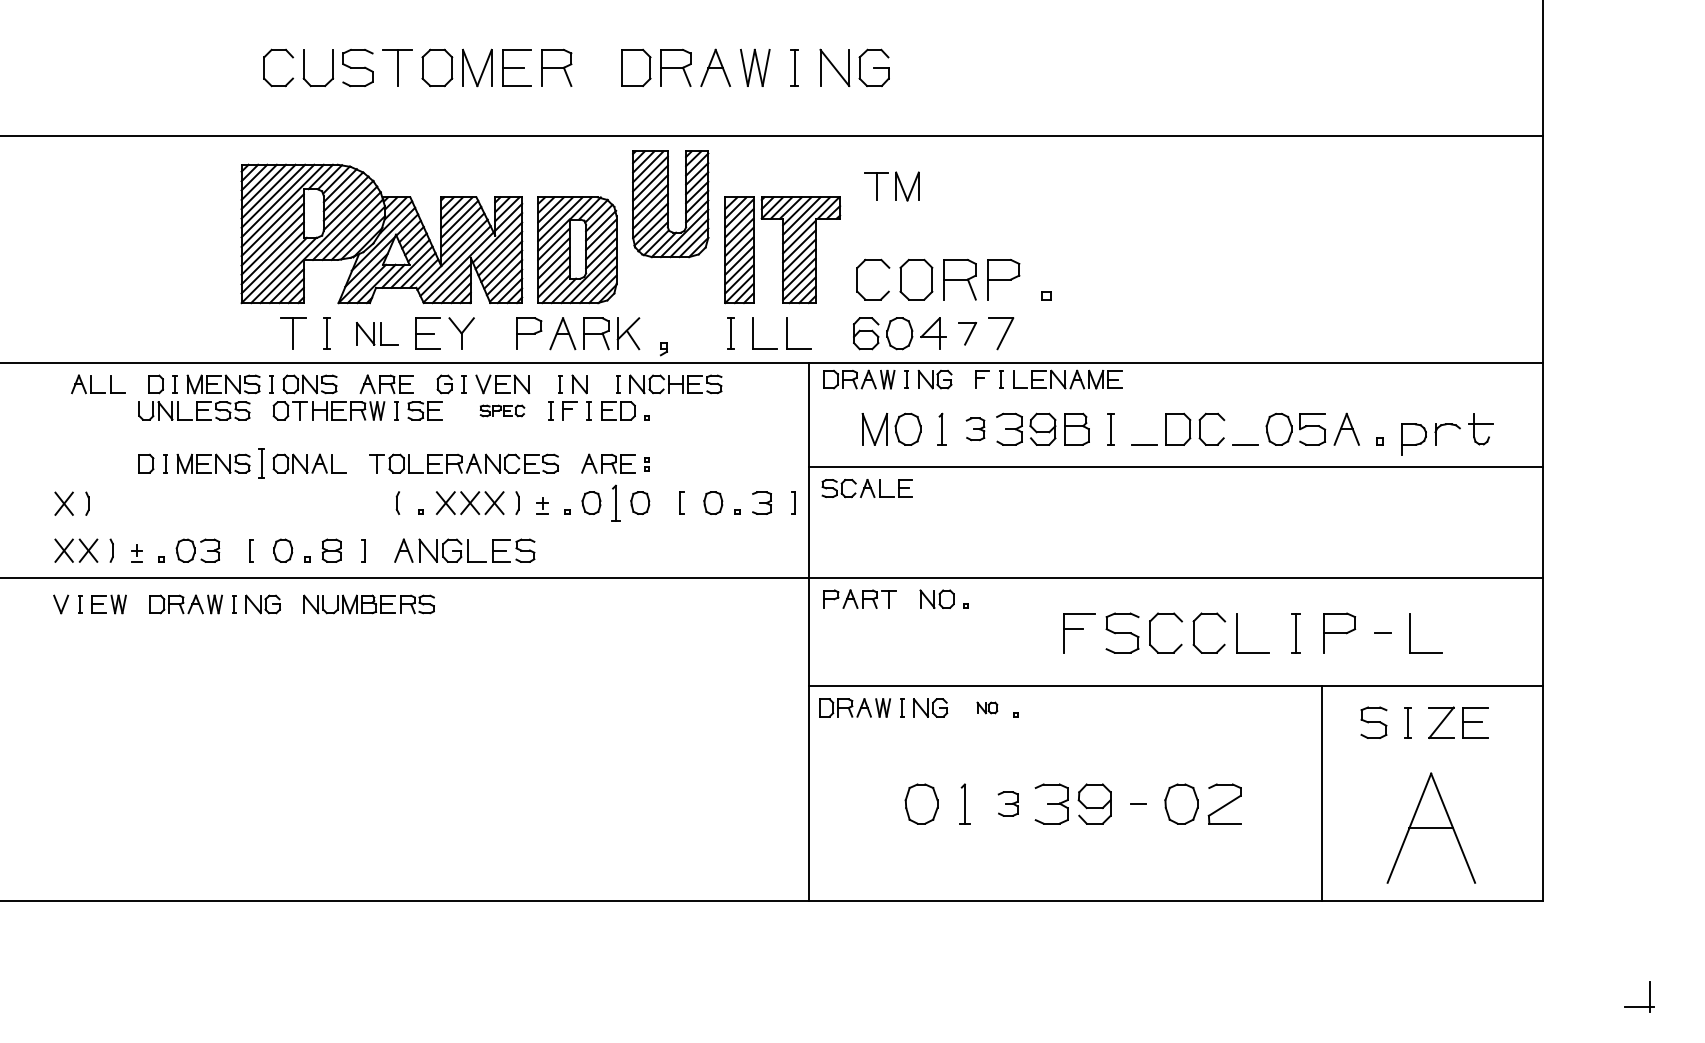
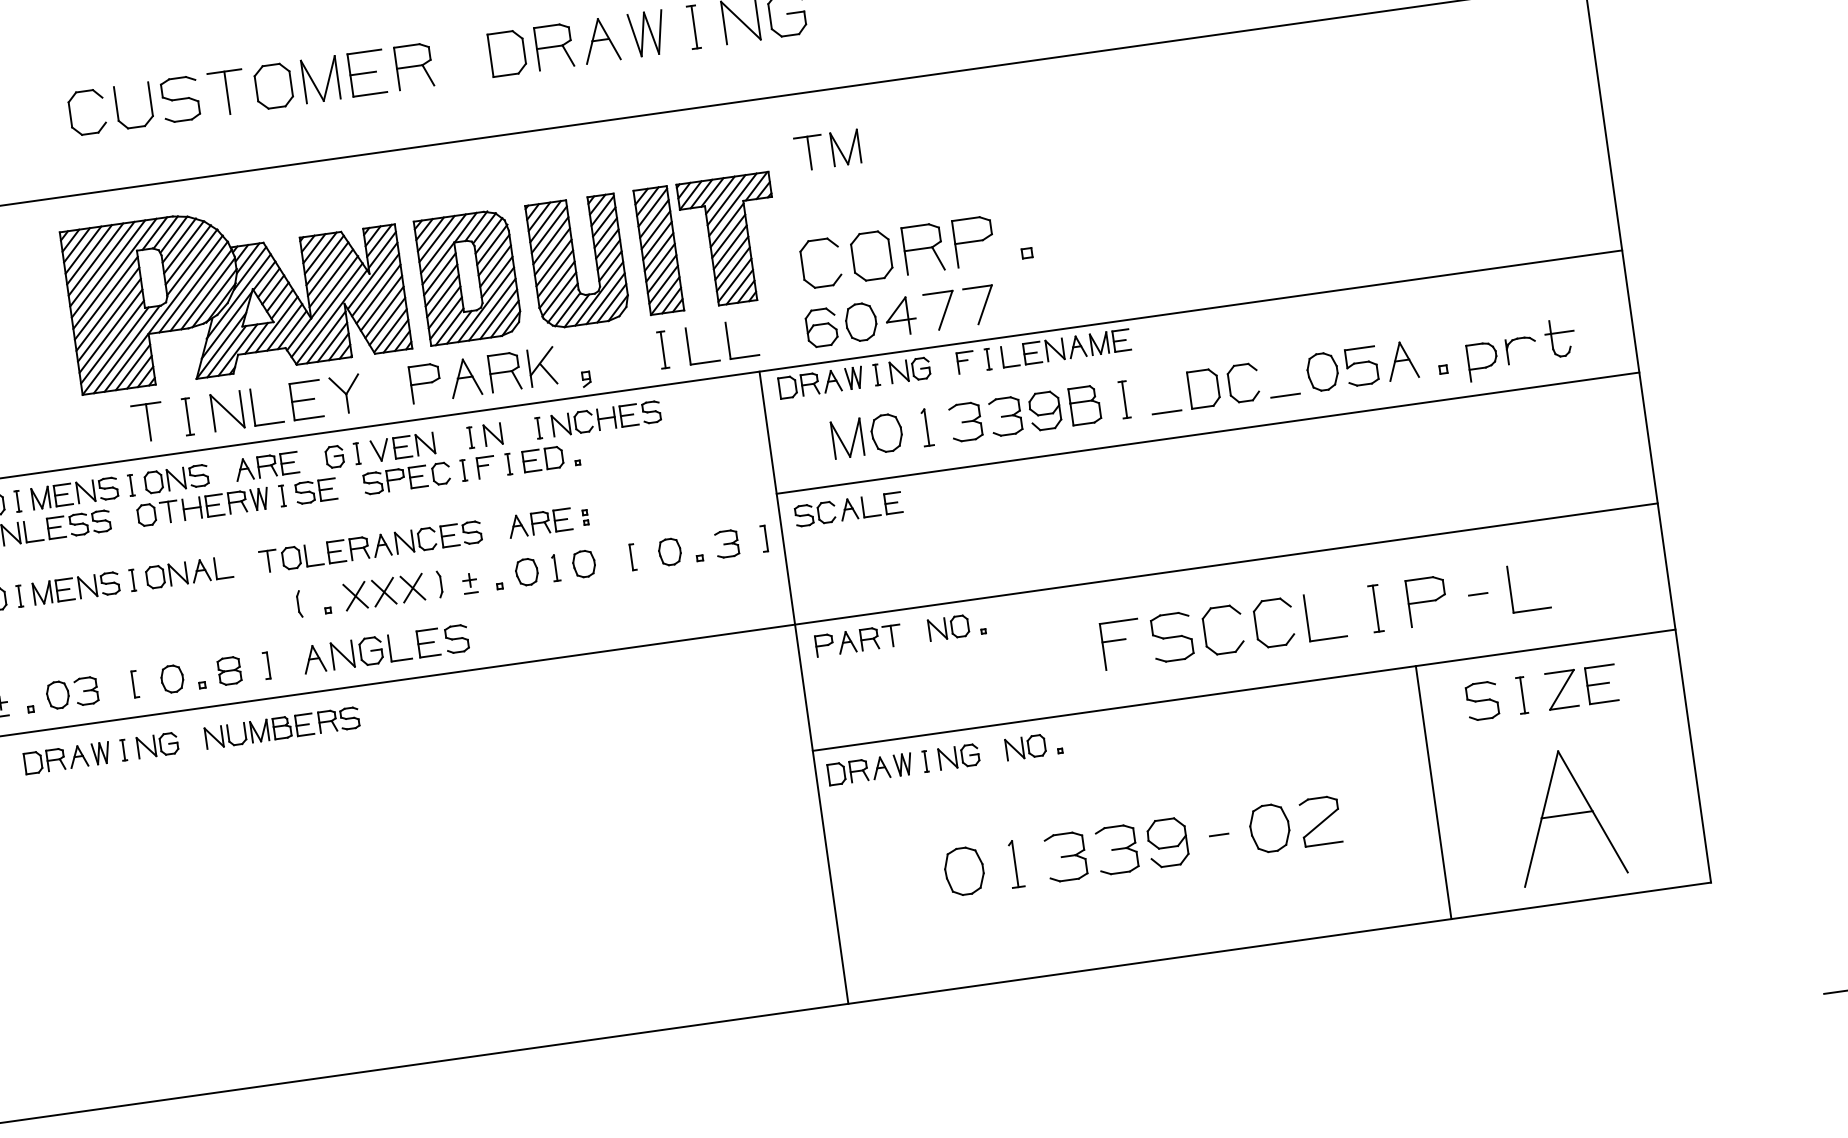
part: (670, 204) -> (577, 262), moved
part: (377, 333) -> (247, 408), size x1.43
part: (967, 333) -> (940, 310), size x1.43
part: (502, 410) -> (406, 478), size x1.67
part: (975, 428) -> (965, 421), size x1.43
part: (261, 463) -> (132, 580), size x0.62
part: (616, 502) -> (556, 567), size x0.62
part: (987, 707) -> (1025, 746), size x1.67
part: (1008, 803) -> (1066, 856), size x1.67

